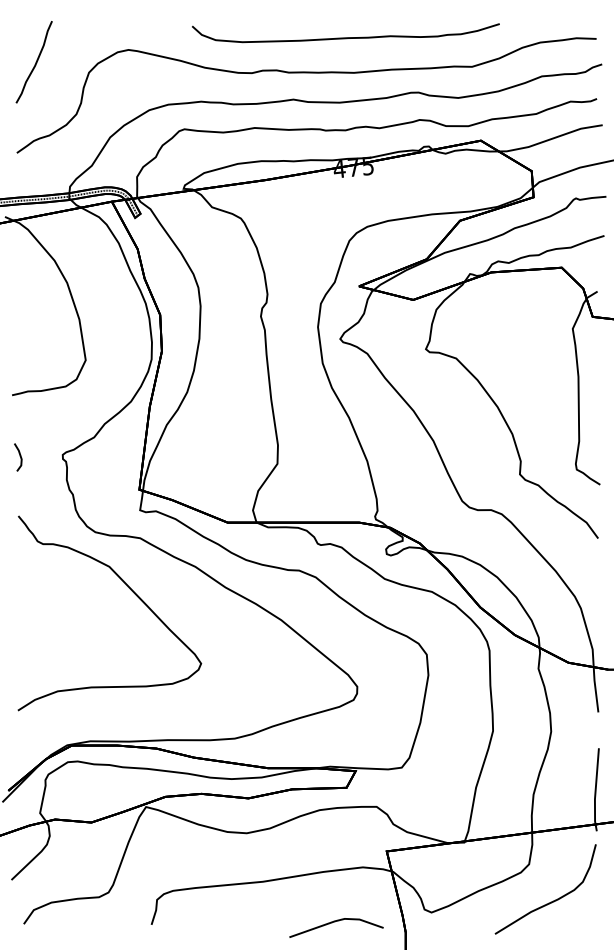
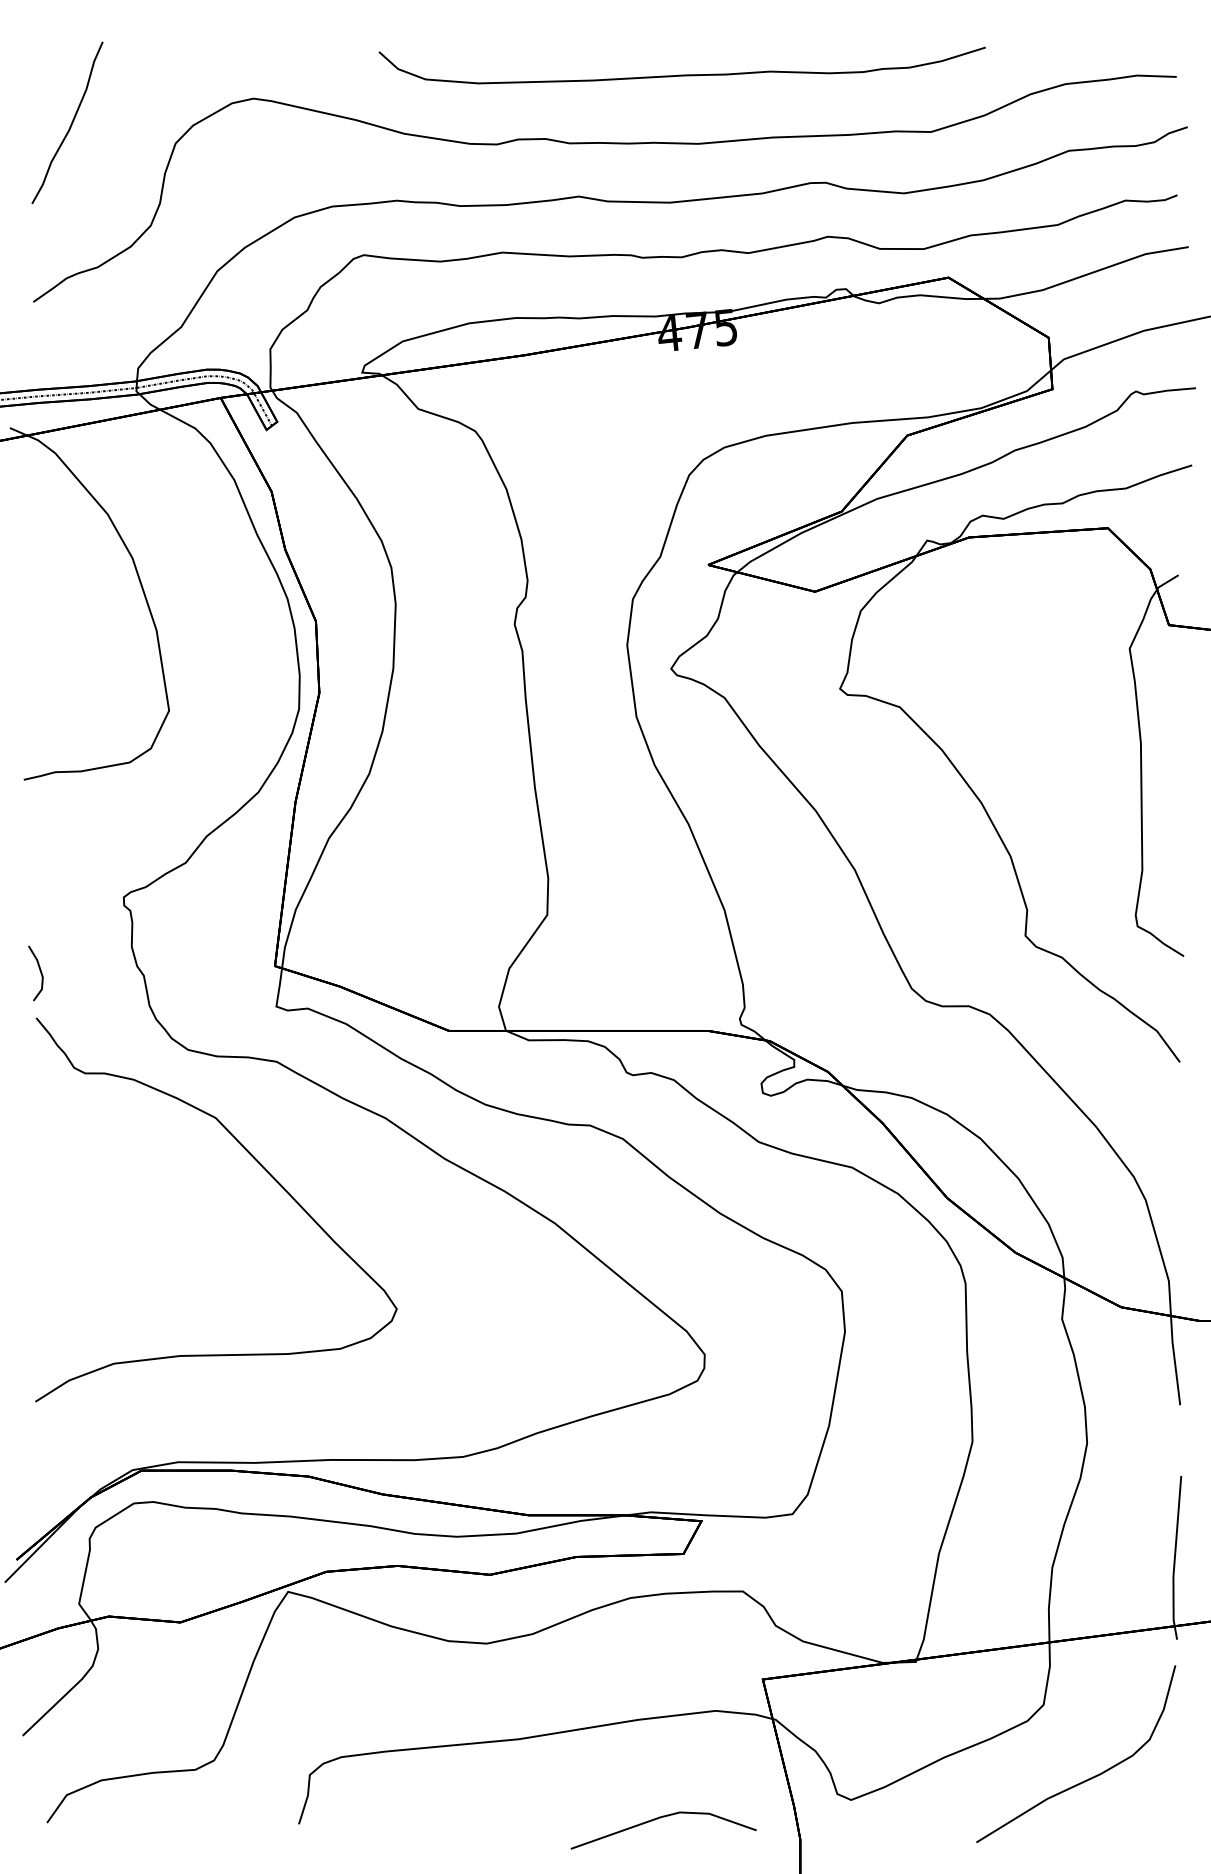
line: (19, 456) -> (38, 971), moved

